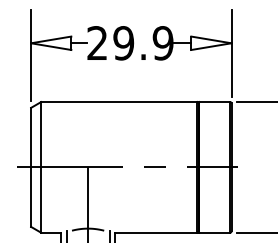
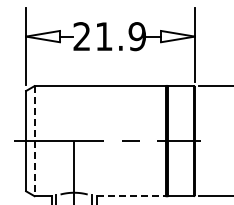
text: (122, 43) -> (103, 36), 29.9 -> 21.9
line: (41, 167) -> (34, 141), solid -> dashed
line: (156, 233) -> (131, 196), solid -> dashed

